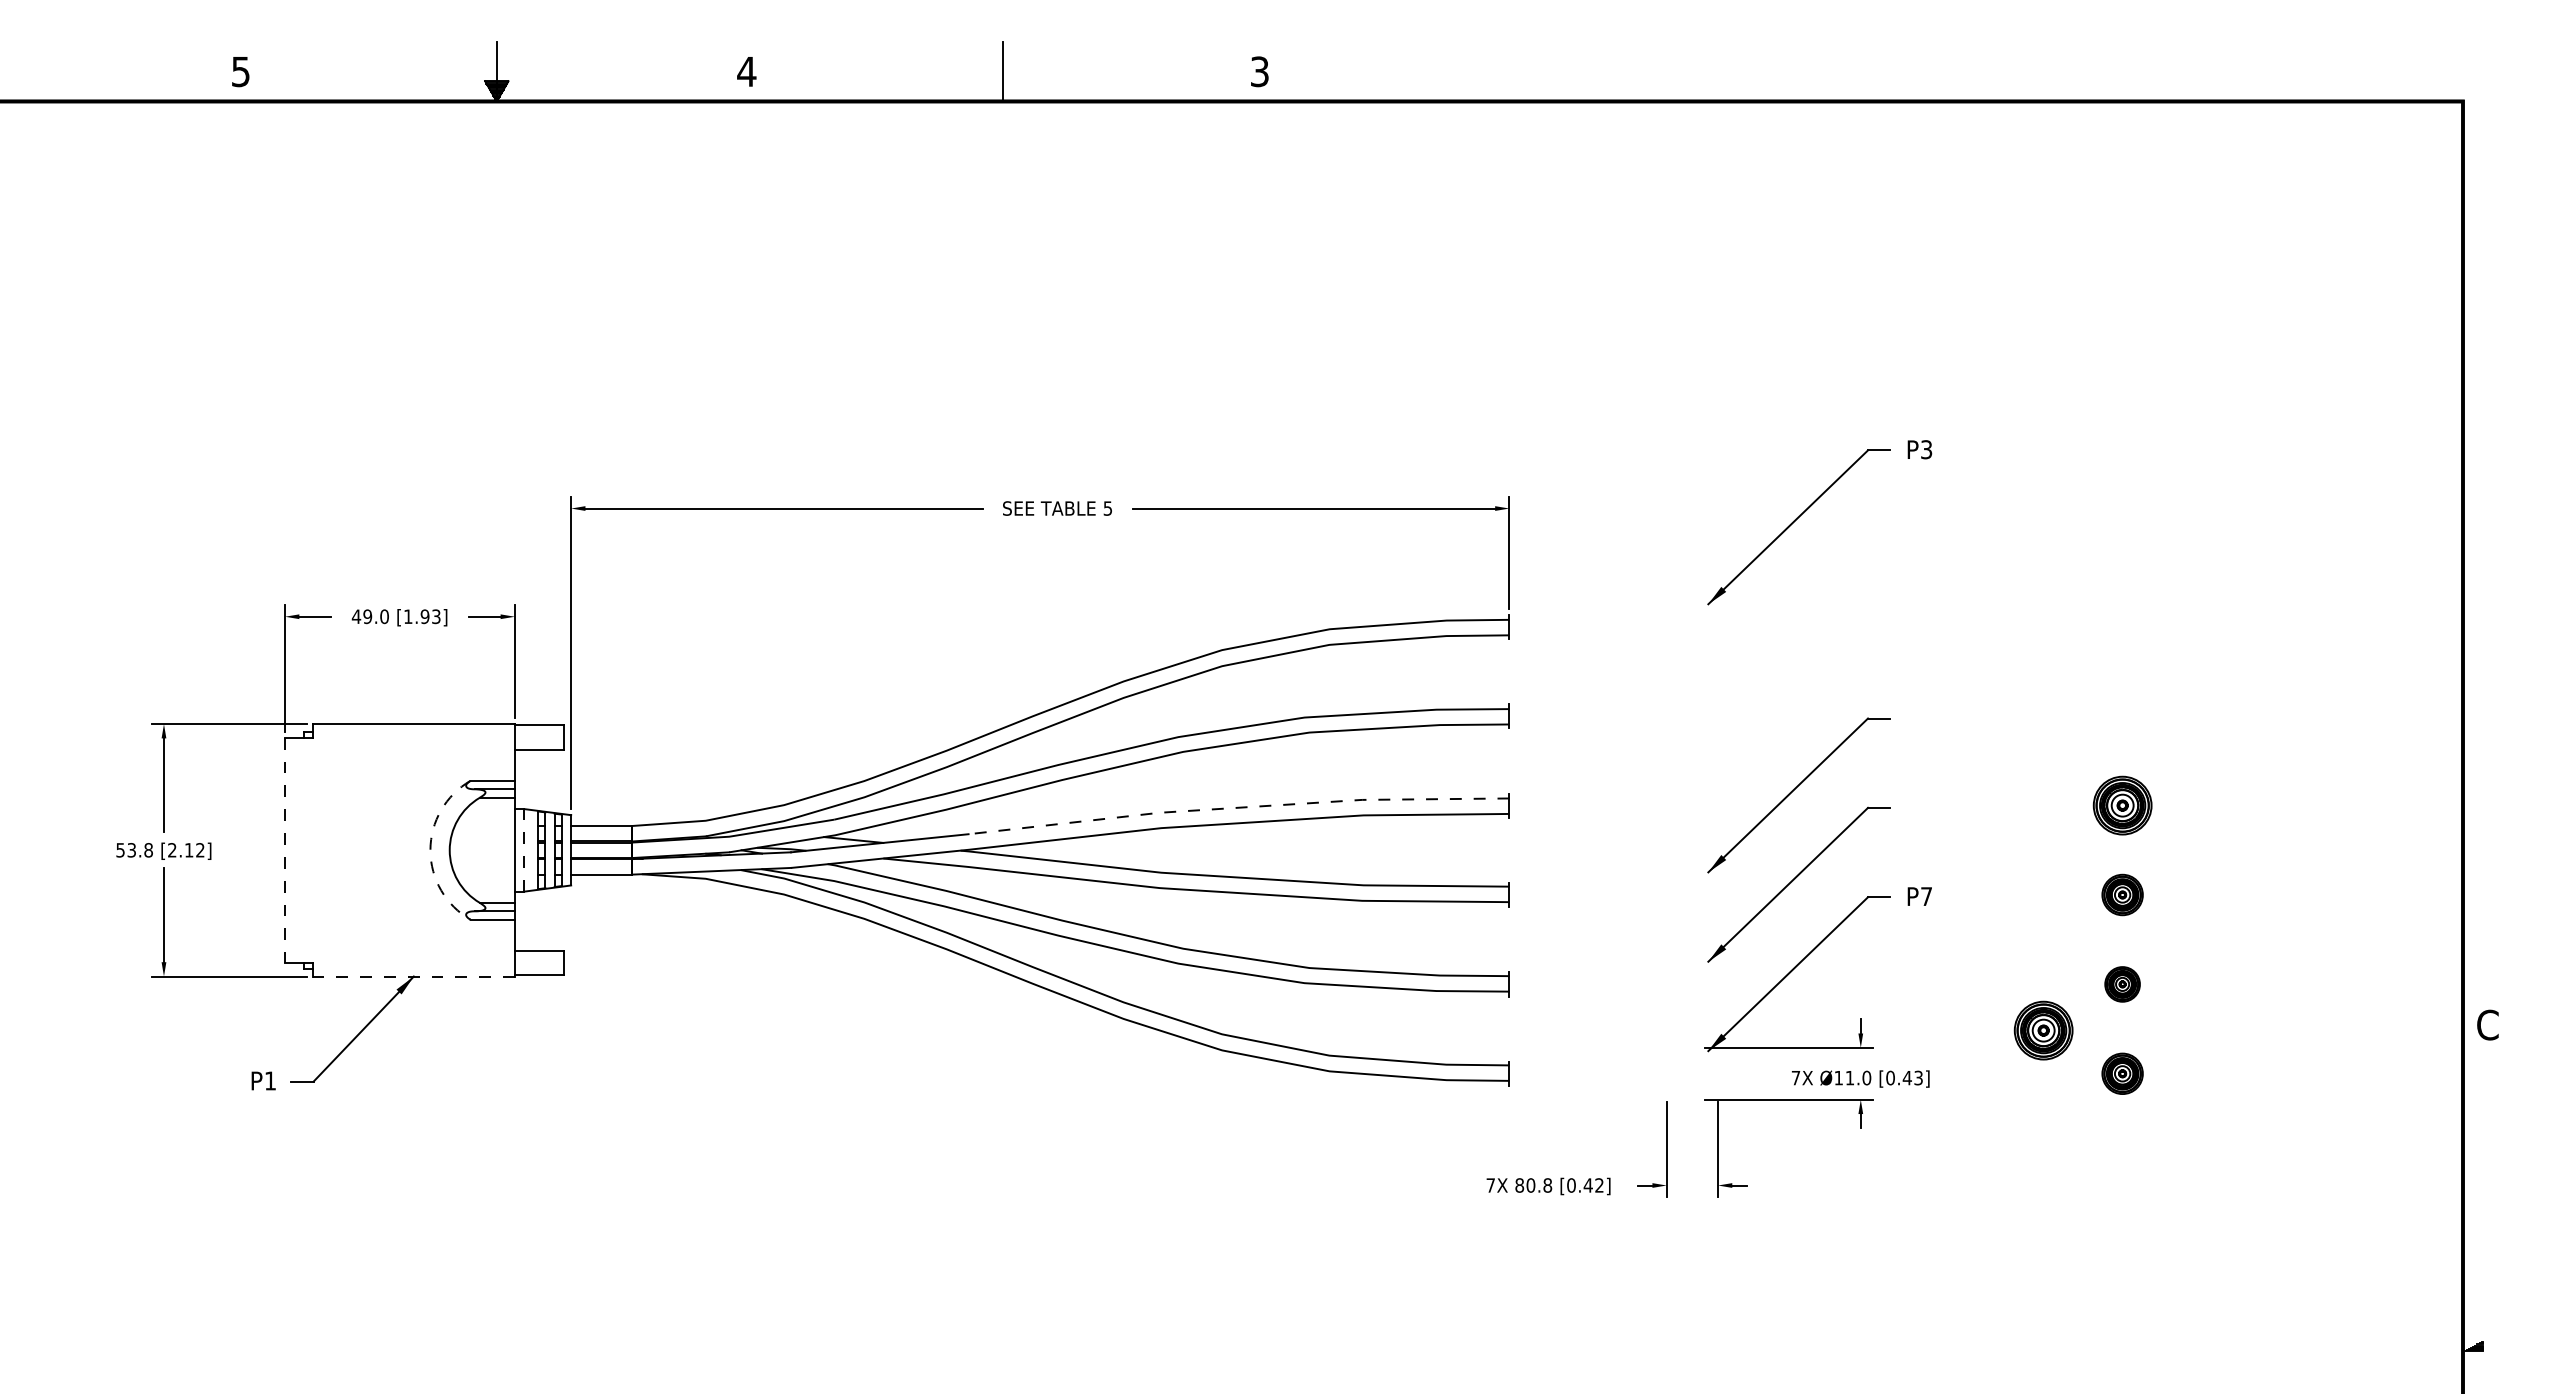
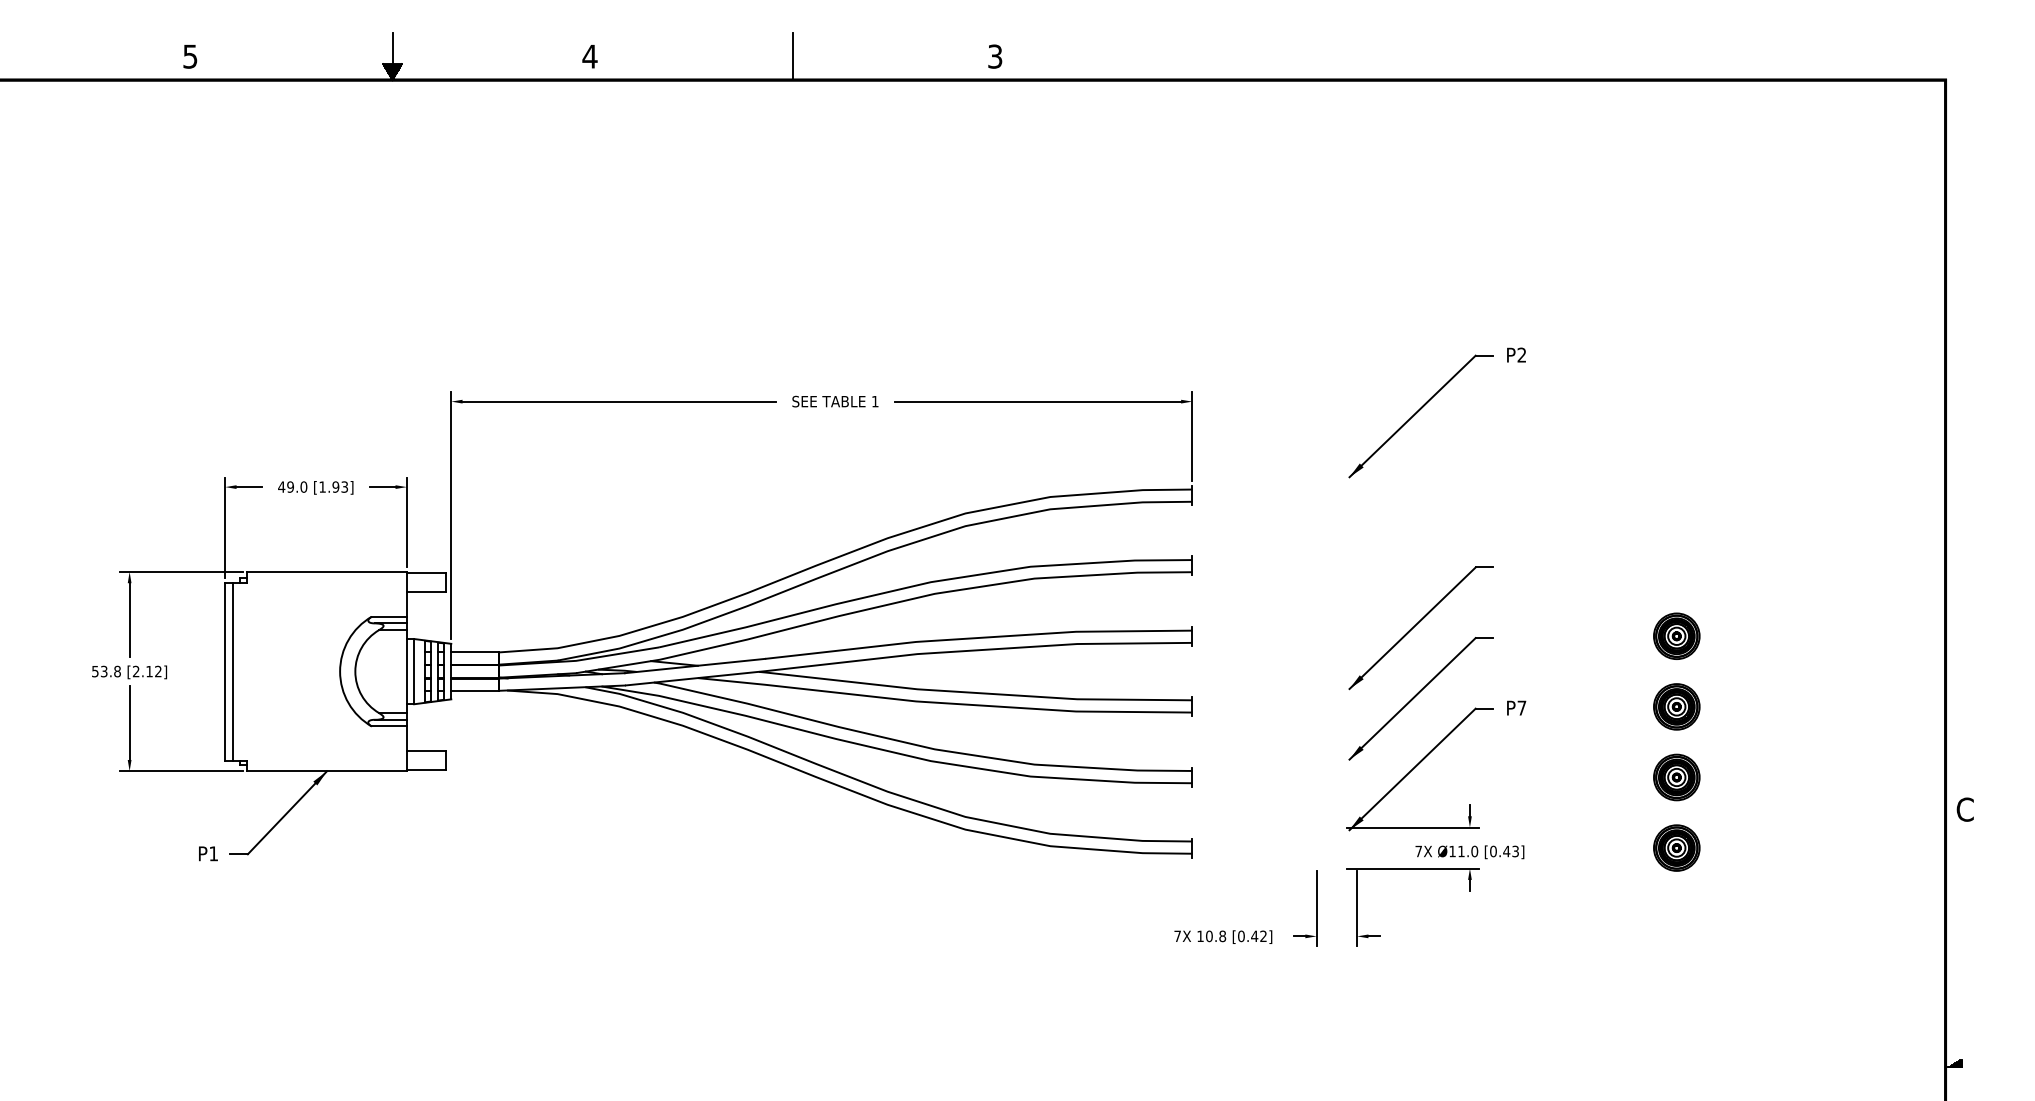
text: (1926, 449) -> (1521, 354), P3 -> P2
text: (1107, 508) -> (874, 401), 5 -> 1
line: (1238, 807) -> (978, 637), dashed -> solid
line: (295, 849) -> (233, 670), added
line: (524, 849) -> (414, 670), dashed -> solid
line: (285, 850) -> (225, 671), dashed -> solid
arc: (430, 850) -> (340, 671), dashed -> solid
part: (2122, 894) -> (1676, 706), size x1.43
line: (413, 976) -> (326, 771), dashed -> solid
part: (2122, 984) -> (1676, 777), size x1.67
part: (2043, 1030) -> (1614, 813), removed
part: (2122, 1073) -> (1676, 847), size x1.43
text: (1519, 1185) -> (1200, 936), 80.8 -> 10.8

